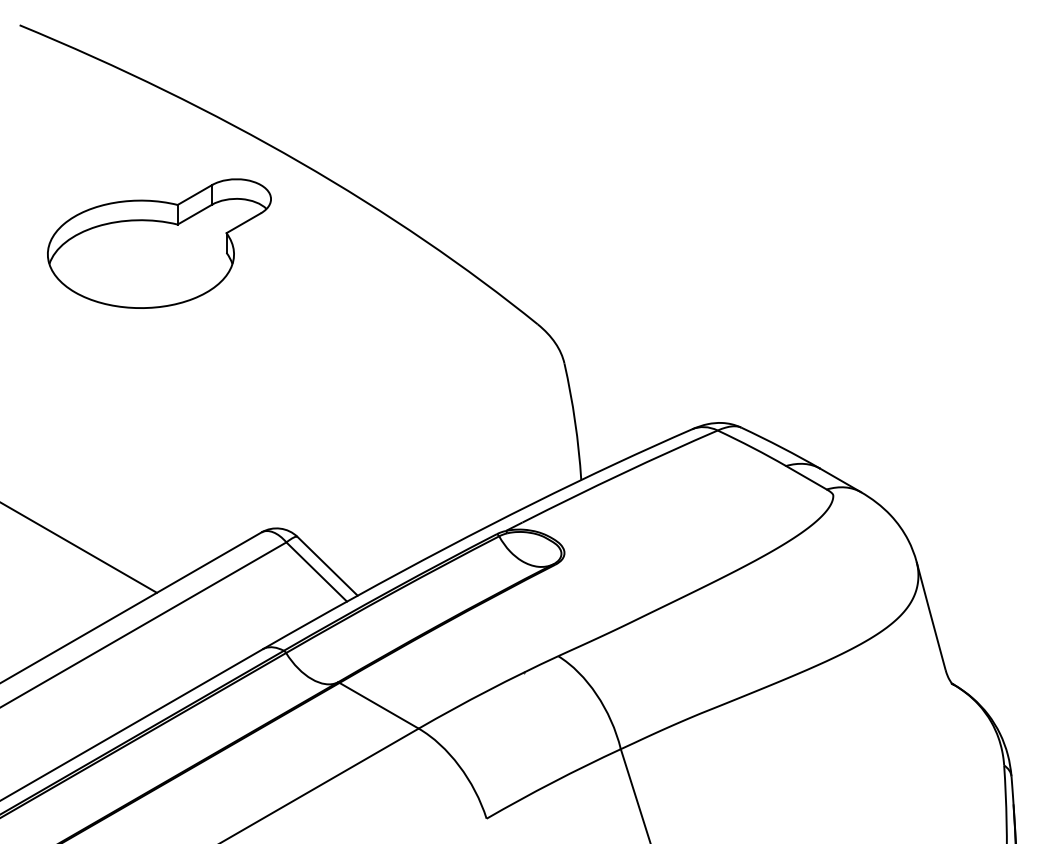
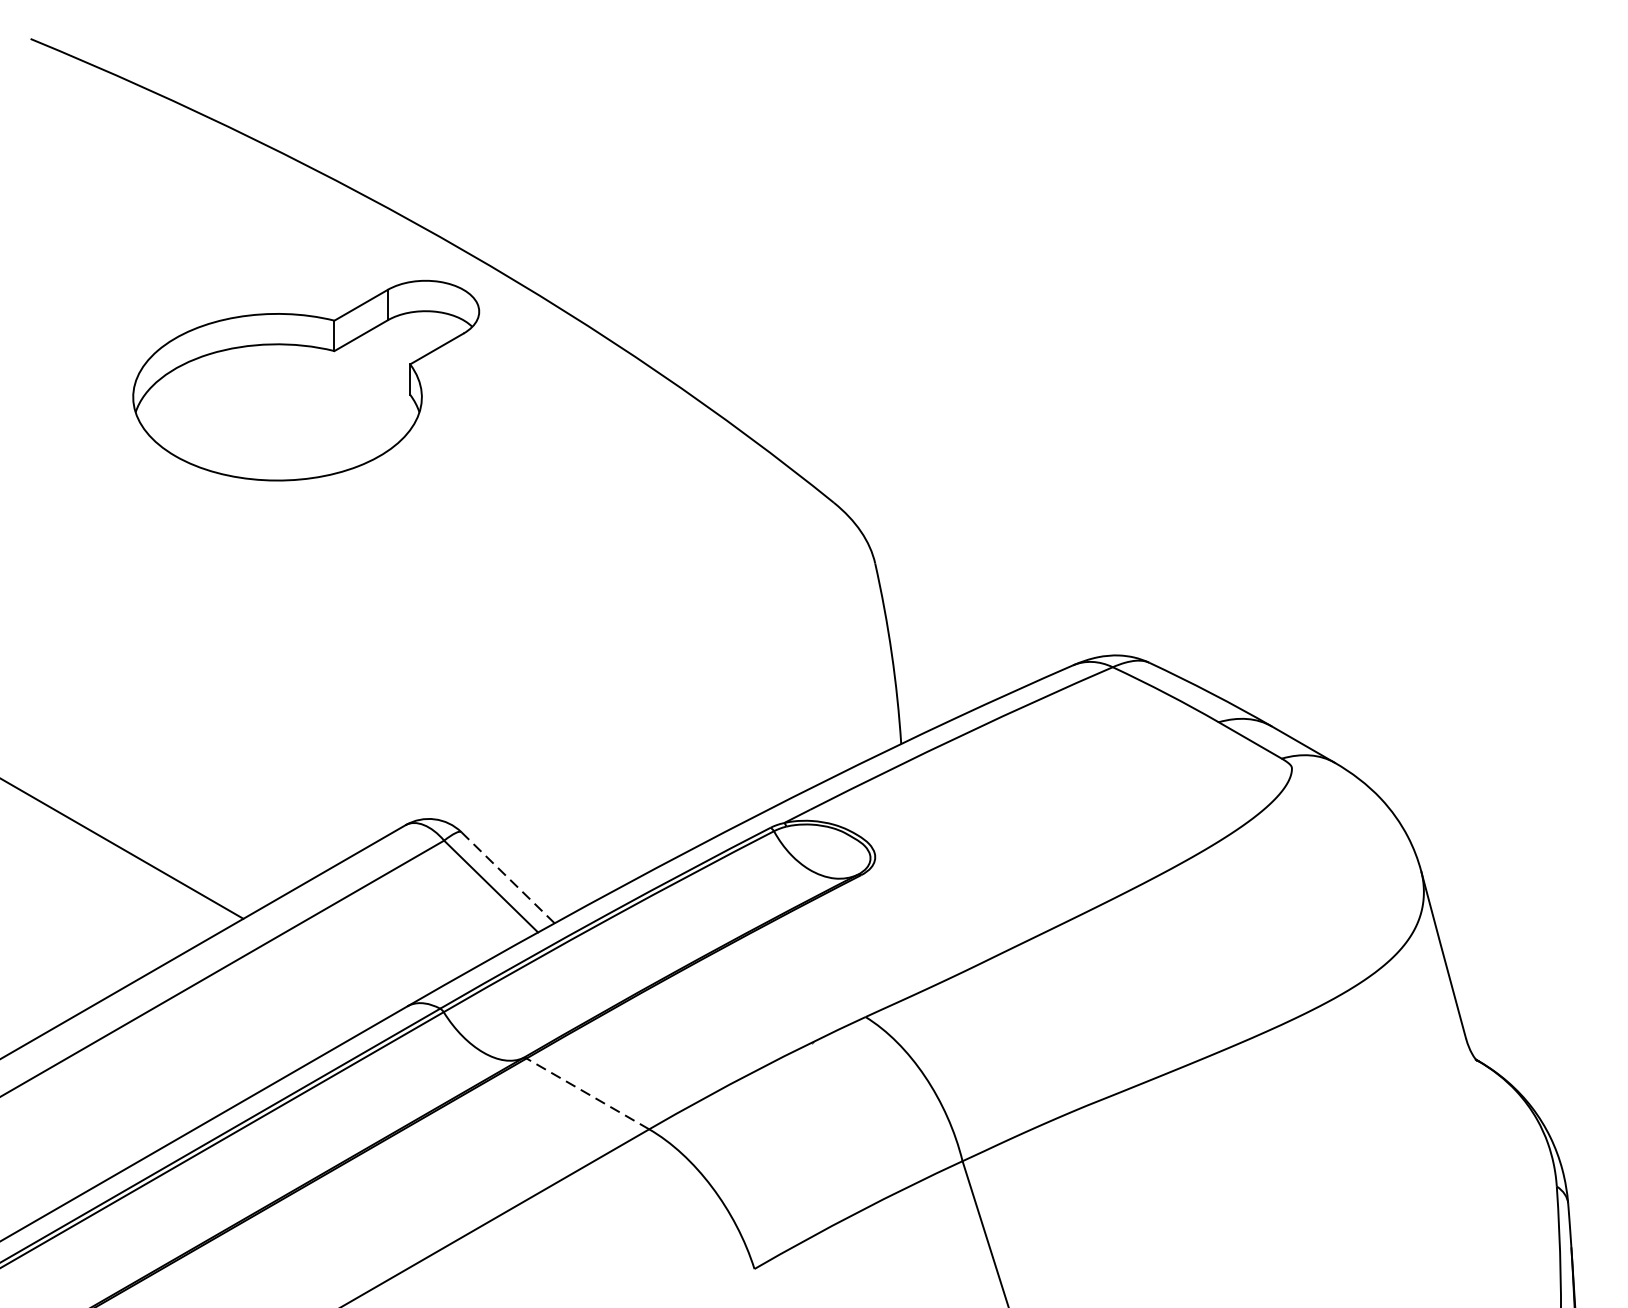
part: (159, 243) -> (306, 380), moved
line: (327, 566) -> (507, 878), solid -> dashed
line: (379, 705) -> (588, 1093), solid -> dashed

